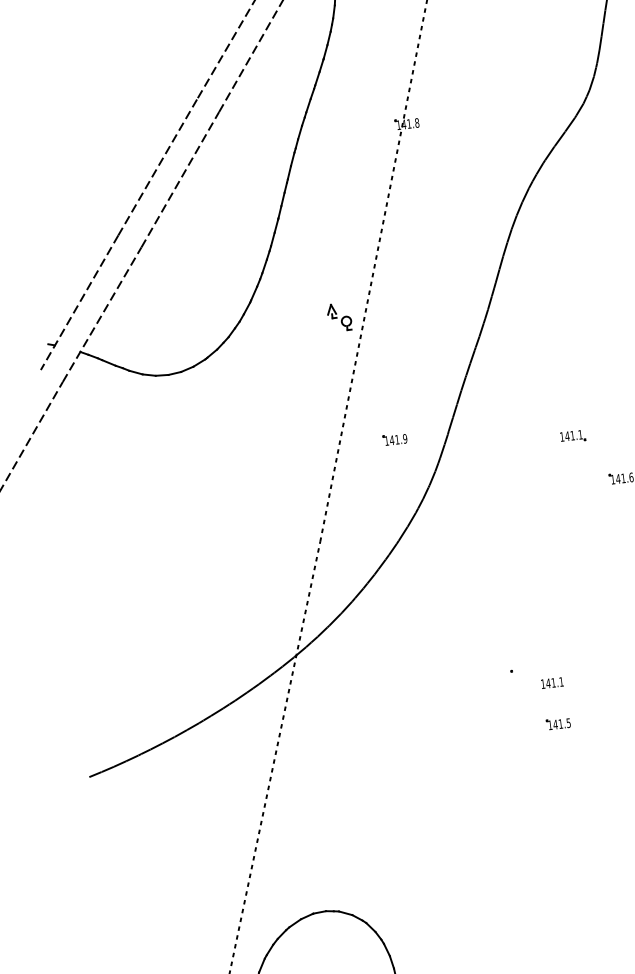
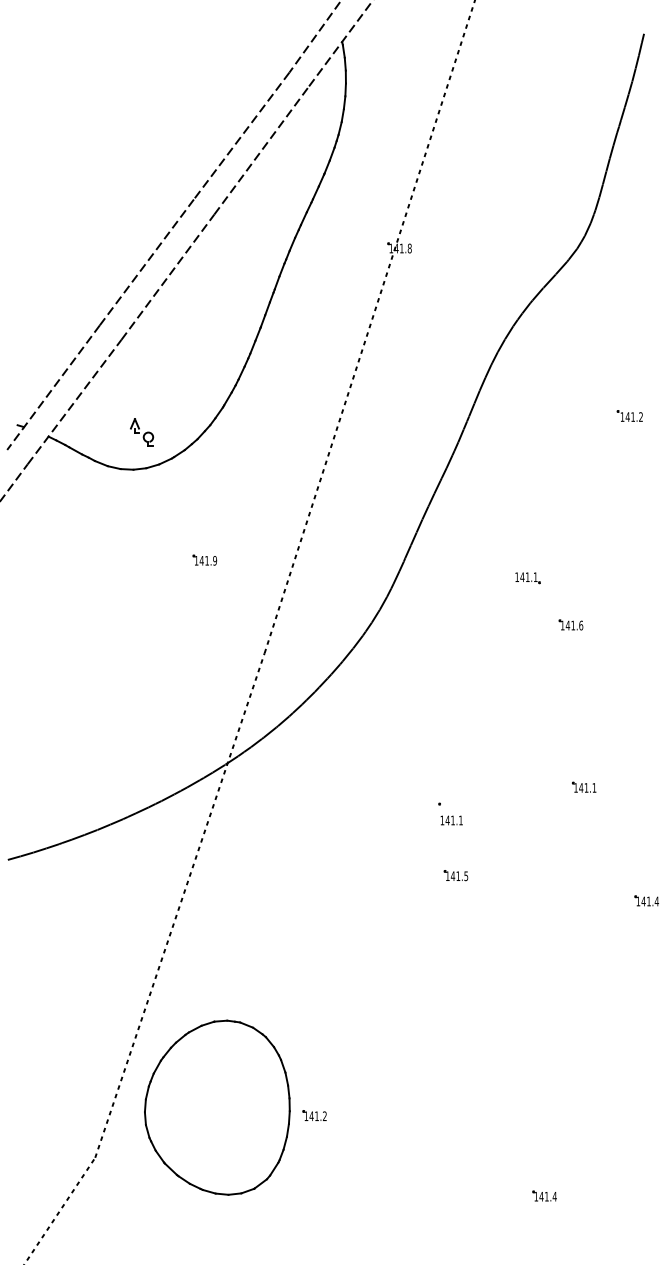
part: (340, 317) -> (142, 432), moved
part: (394, 438) -> (204, 559), moved
text: (552, 683) -> (451, 820), moved
part: (557, 723) -> (455, 875), moved

